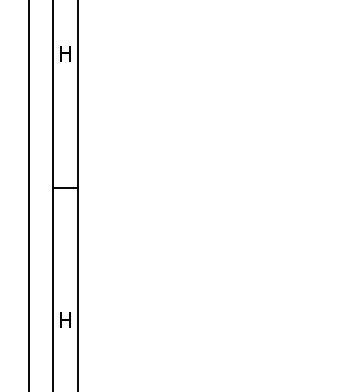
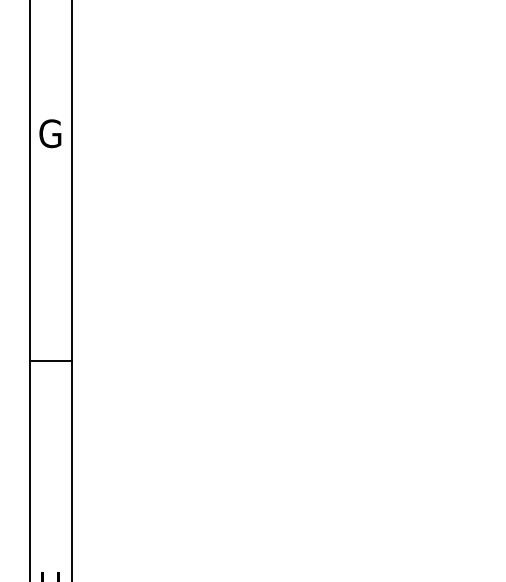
text: (65, 53) -> (50, 133), H -> G

